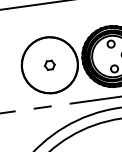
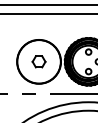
part: (49, 64) -> (38, 61), size x1.67

